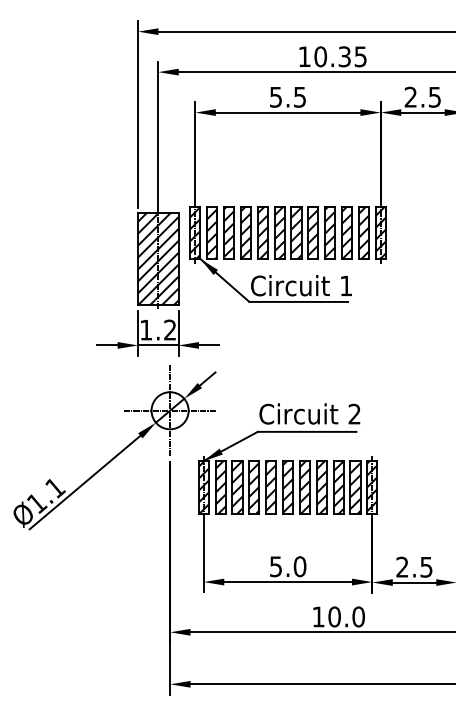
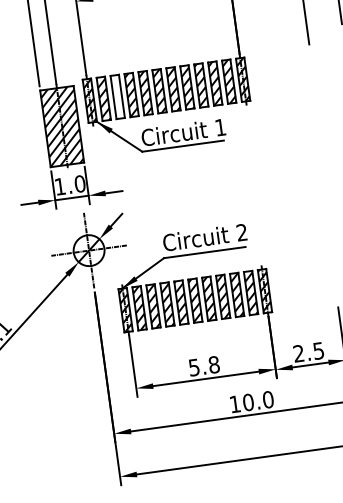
hatch: (229, 232) -> (118, 96), removed
text: (170, 329) -> (80, 183), 1.2 -> 1.0
text: (299, 566) -> (213, 364), 5.0 -> 5.8

